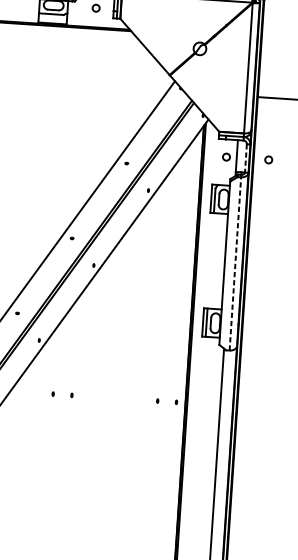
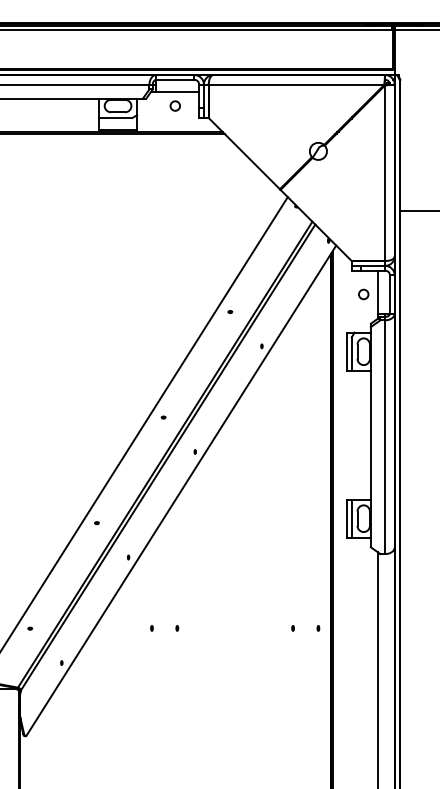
line: (245, 158) -> (389, 294), dashed -> solid
circle: (268, 159) -> (420, 294), removed
line: (235, 264) -> (385, 437), dashed -> solid

